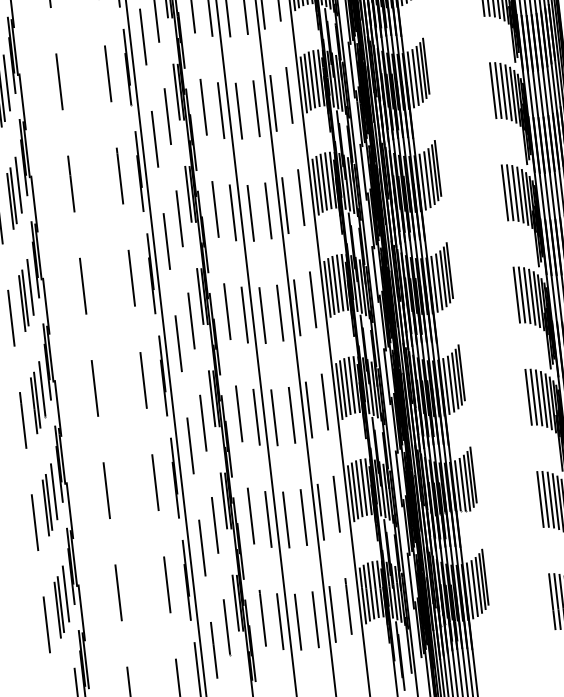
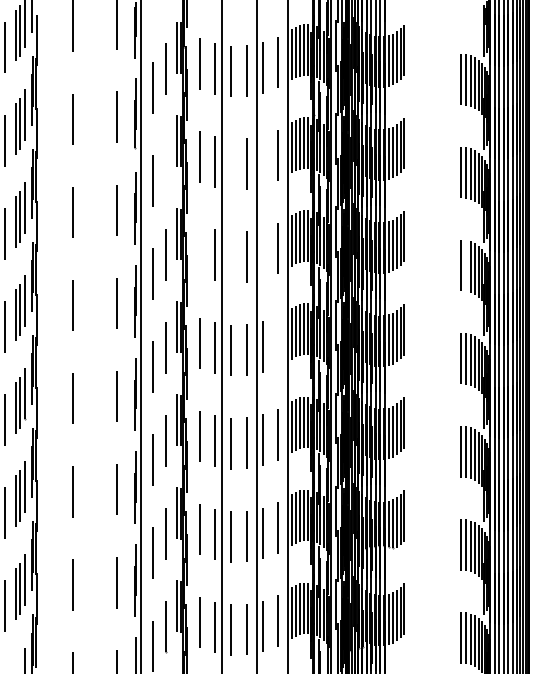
line: (273, 102) -> (262, 160), removed
line: (238, 111) -> (230, 164), removed
line: (166, 116) -> (165, 161), removed
line: (510, 192) -> (466, 265), removed
line: (285, 206) -> (262, 254), removed
line: (215, 209) -> (199, 250), removed
line: (250, 213) -> (230, 257), removed
line: (312, 299) -> (277, 341), removed

